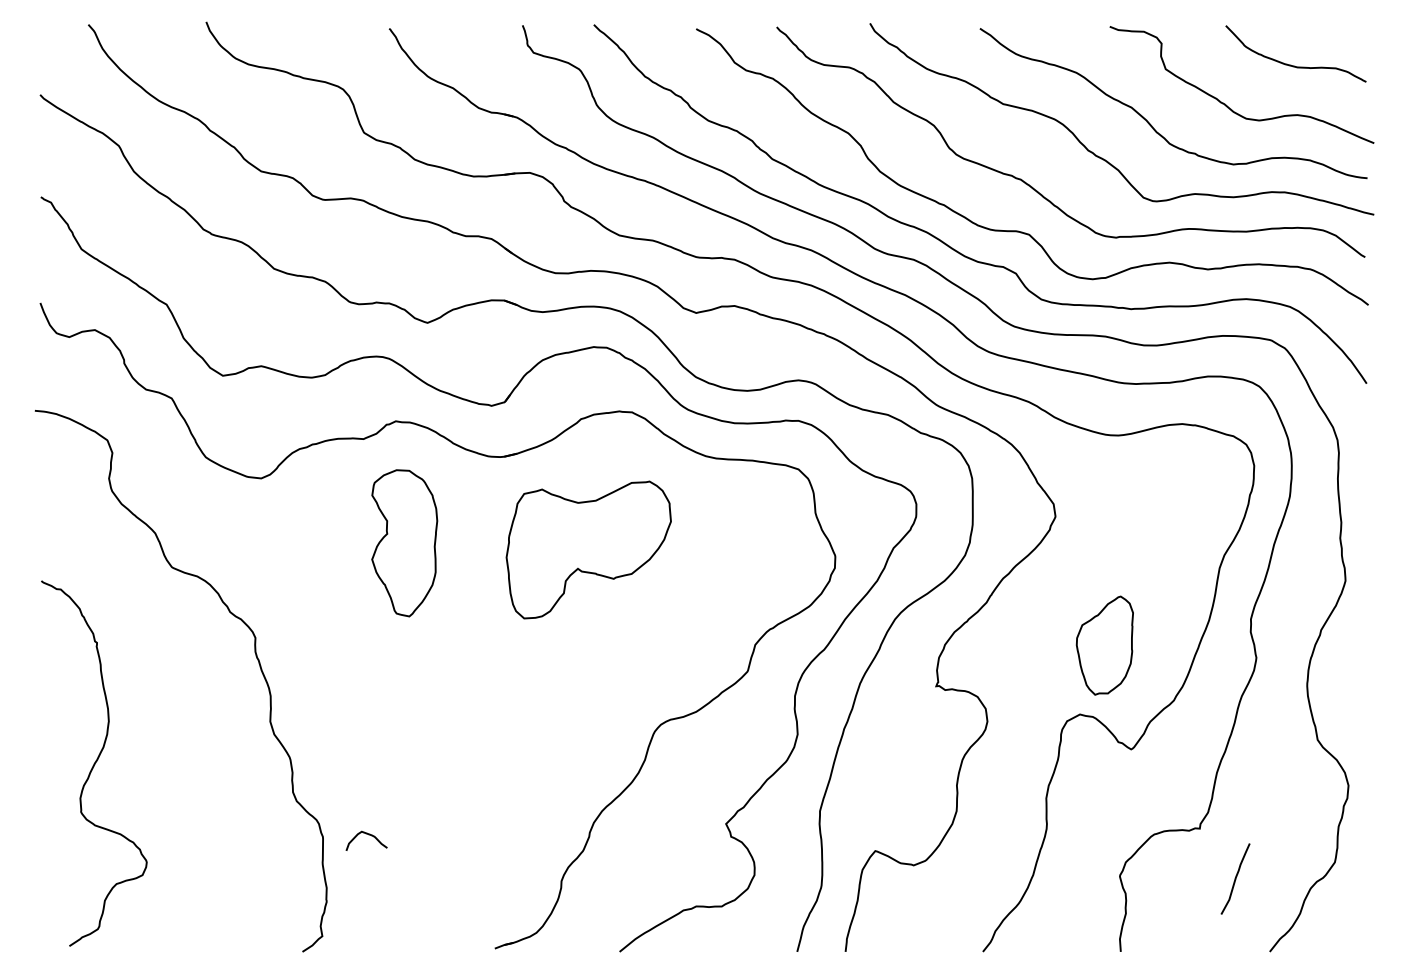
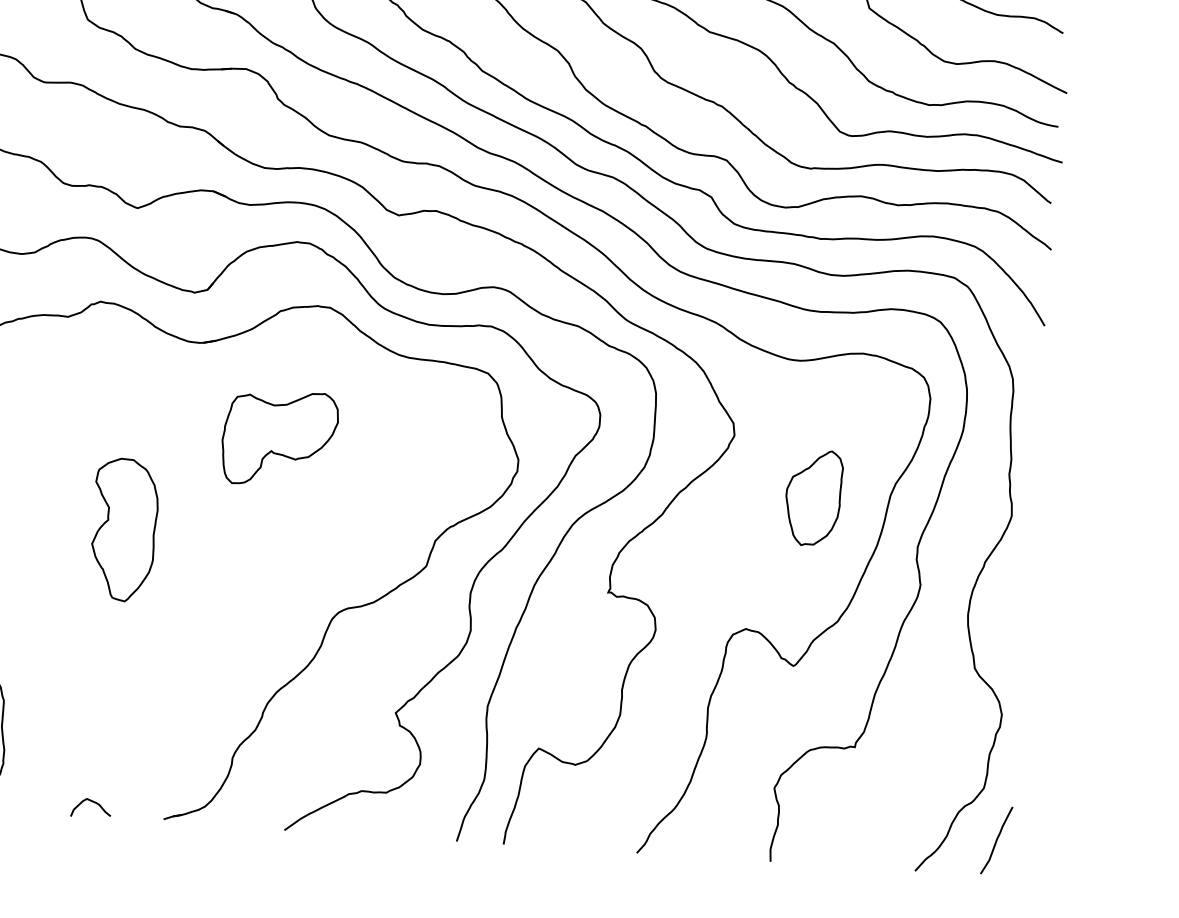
part: (404, 543) -> (124, 530), moved
part: (588, 549) -> (279, 438), size x0.71
part: (1104, 645) -> (813, 497), moved
curve: (368, 835) -> (93, 802), moved
curve: (1235, 878) -> (996, 839), moved

